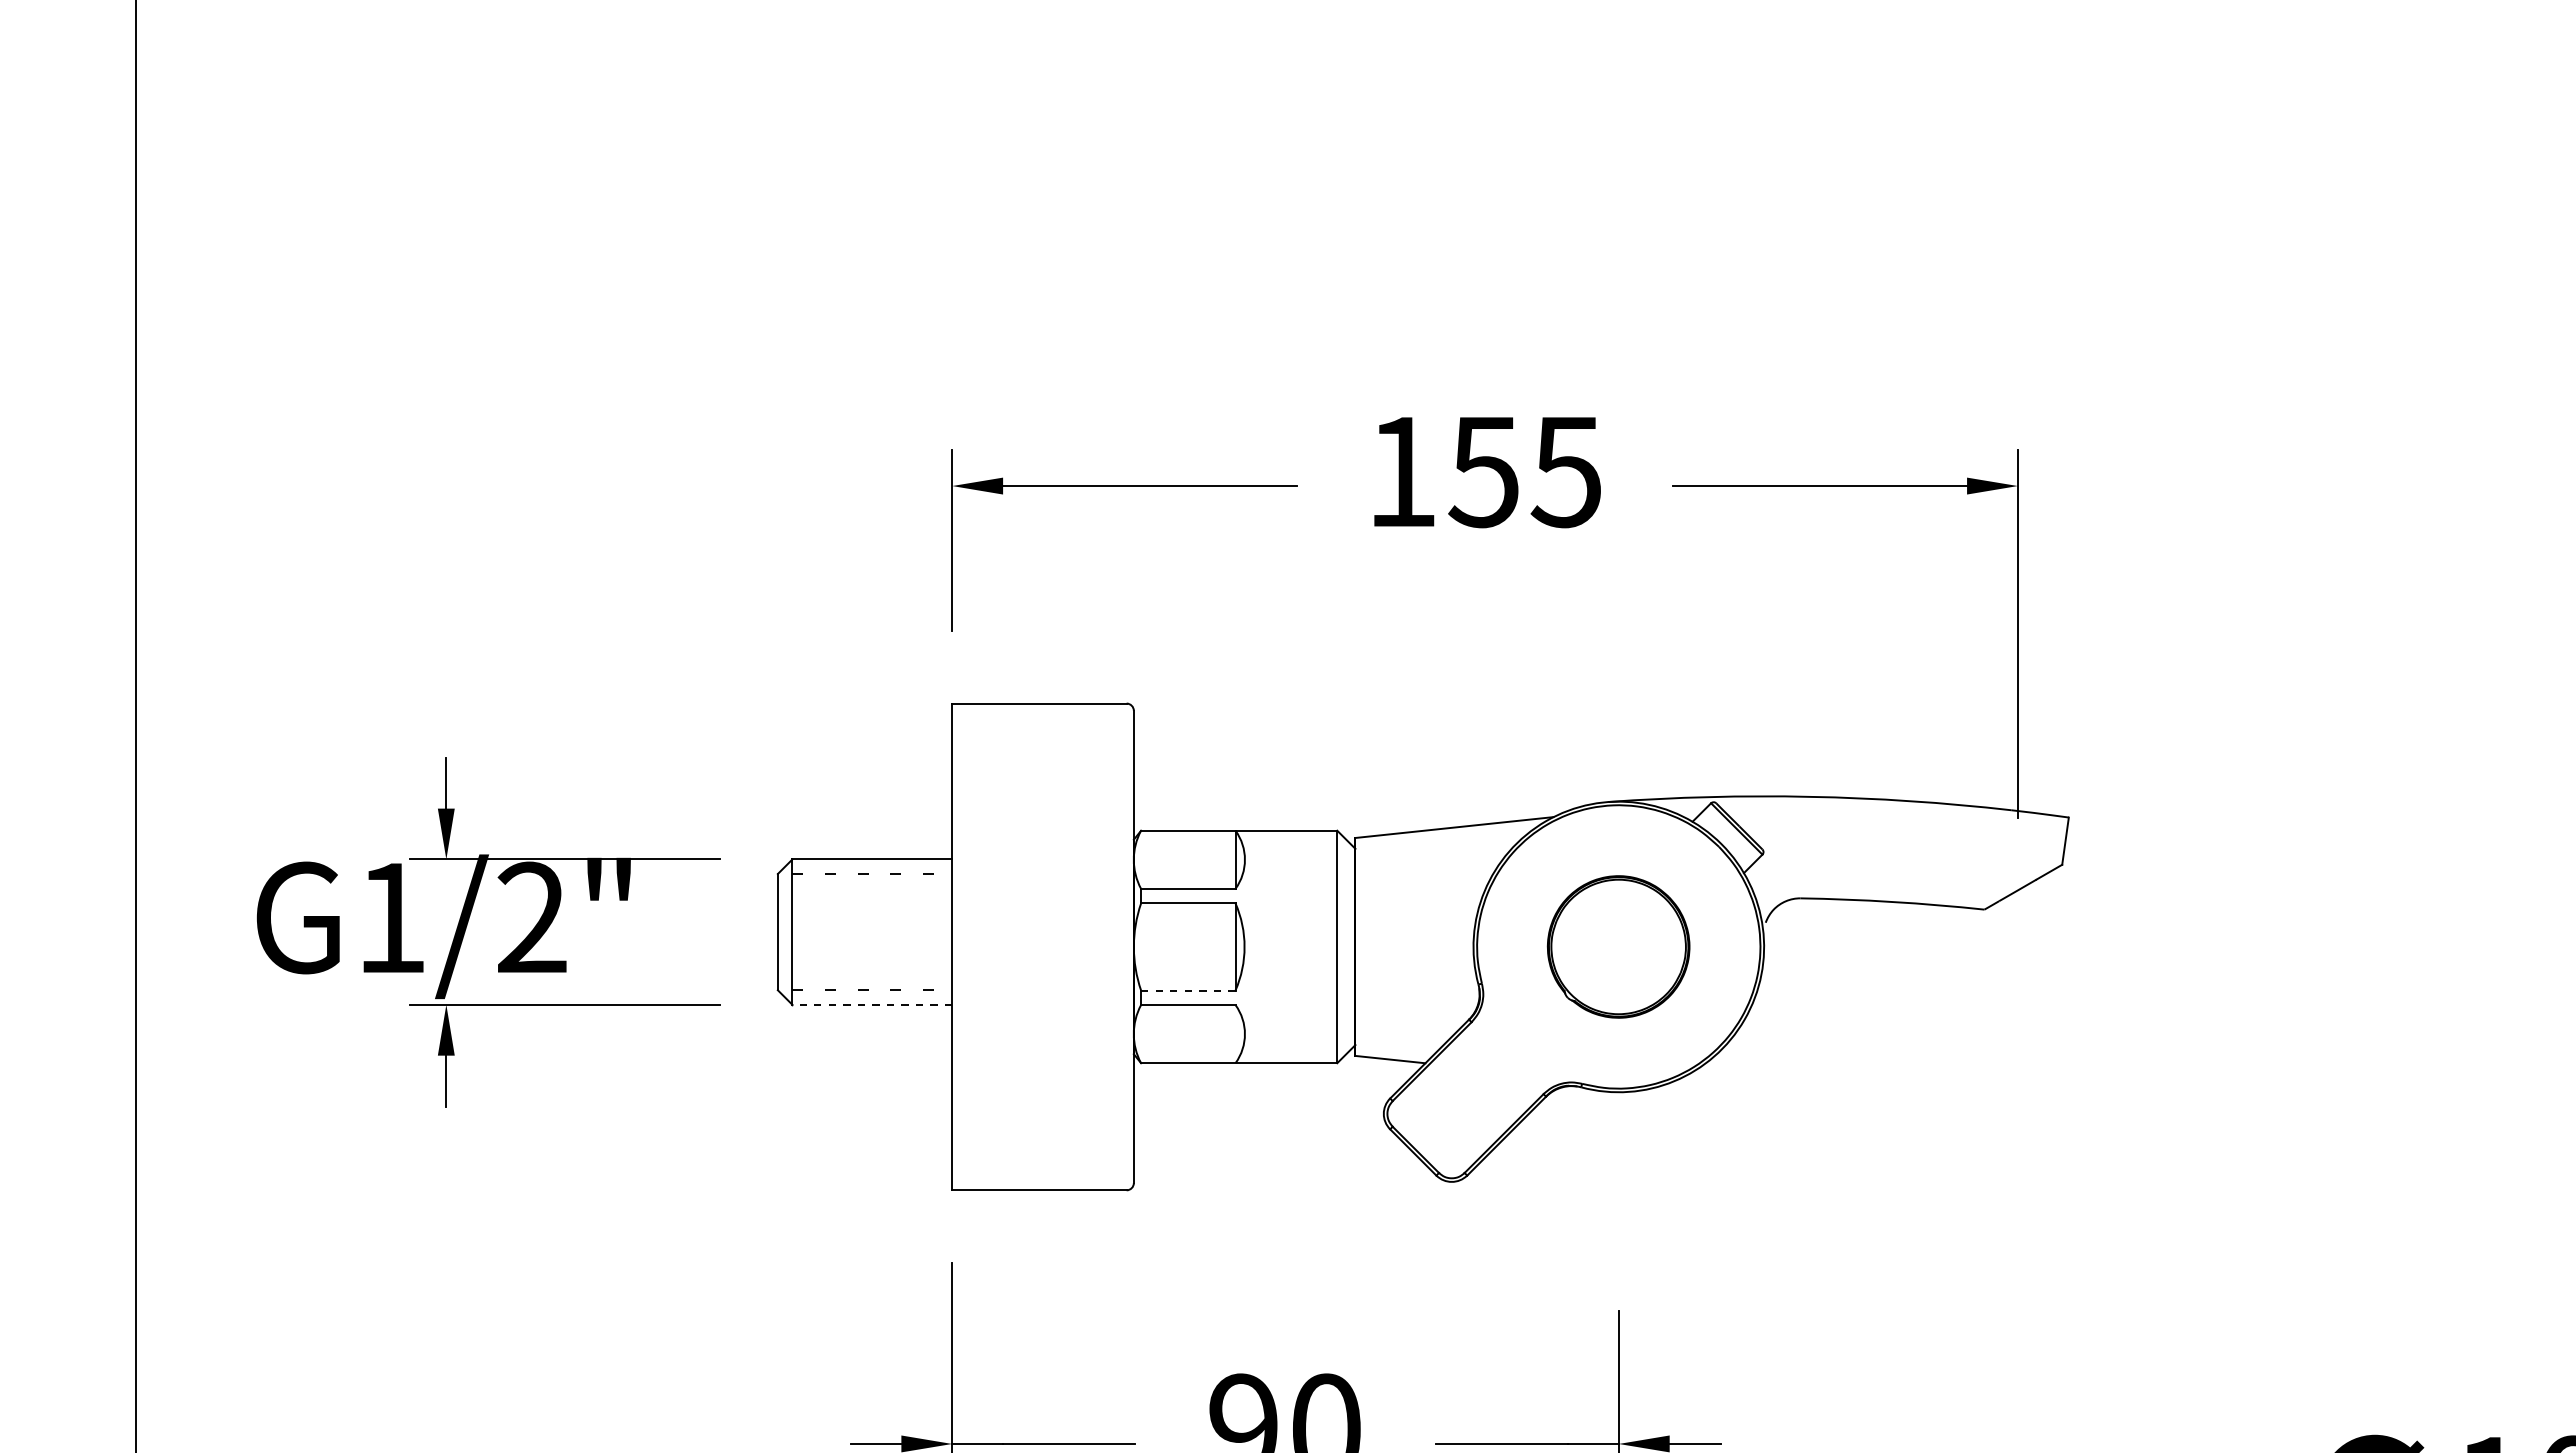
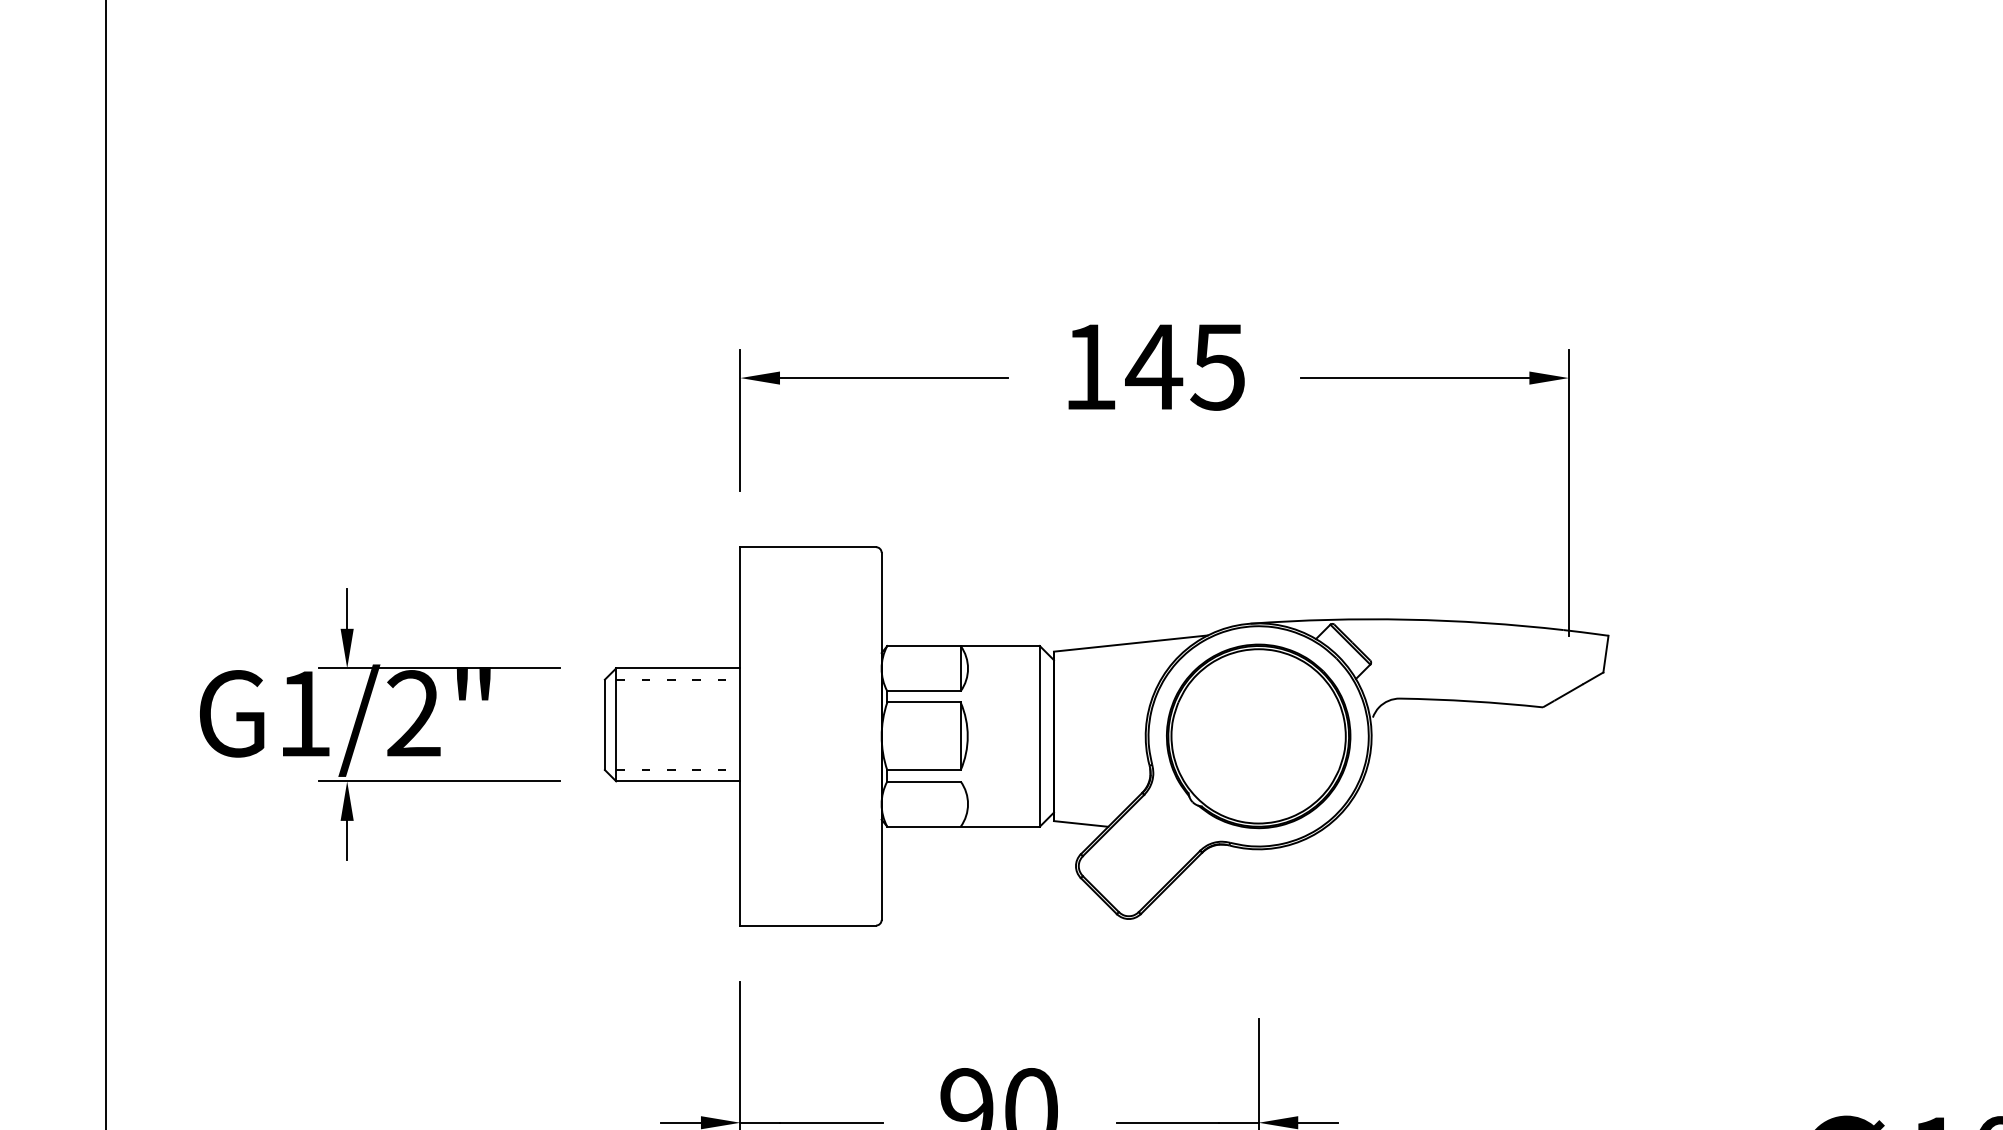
text: (1483, 472) -> (1153, 367), 155 -> 145
part: (1618, 946) -> (1258, 736), size x1.67
line: (1188, 990) -> (924, 770), dashed -> solid
line: (872, 1004) -> (678, 781), dashed -> solid

